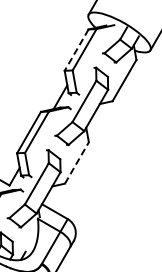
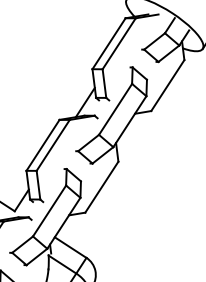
line: (76, 50) -> (108, 44), dashed -> solid
line: (76, 163) -> (101, 187), dashed -> solid

